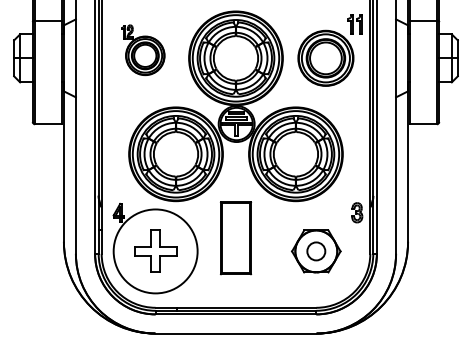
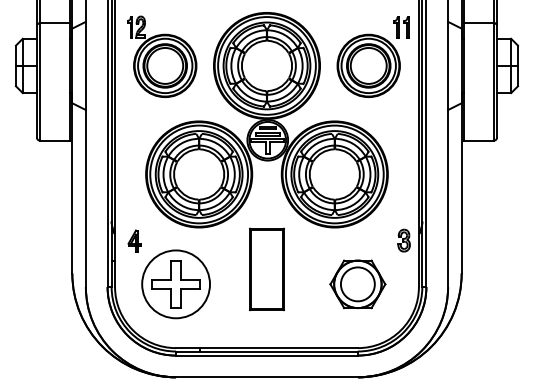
part: (143, 50) -> (162, 56), size x1.43
circle: (156, 251) -> (176, 284), size x0.71
circle: (315, 251) -> (357, 284), size x1.67

